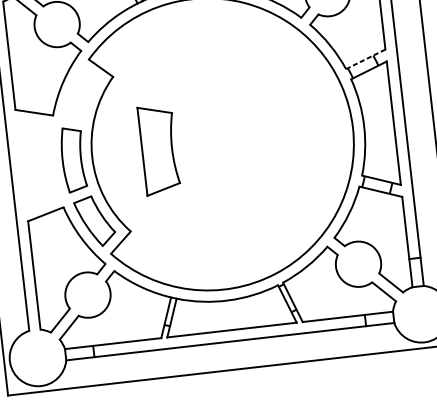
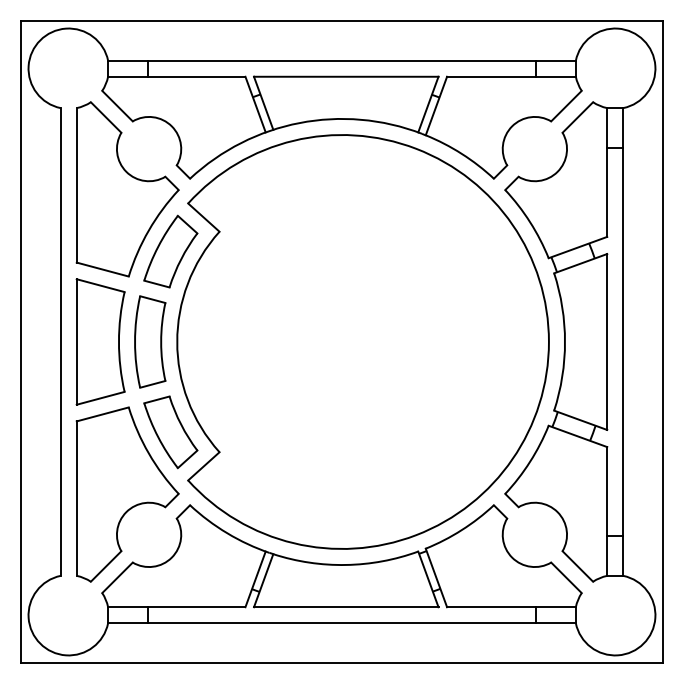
line: (366, 59) -> (578, 247), dashed -> solid
part: (80, 94) -> (170, 251), added
part: (159, 149) -> (100, 341), moved

